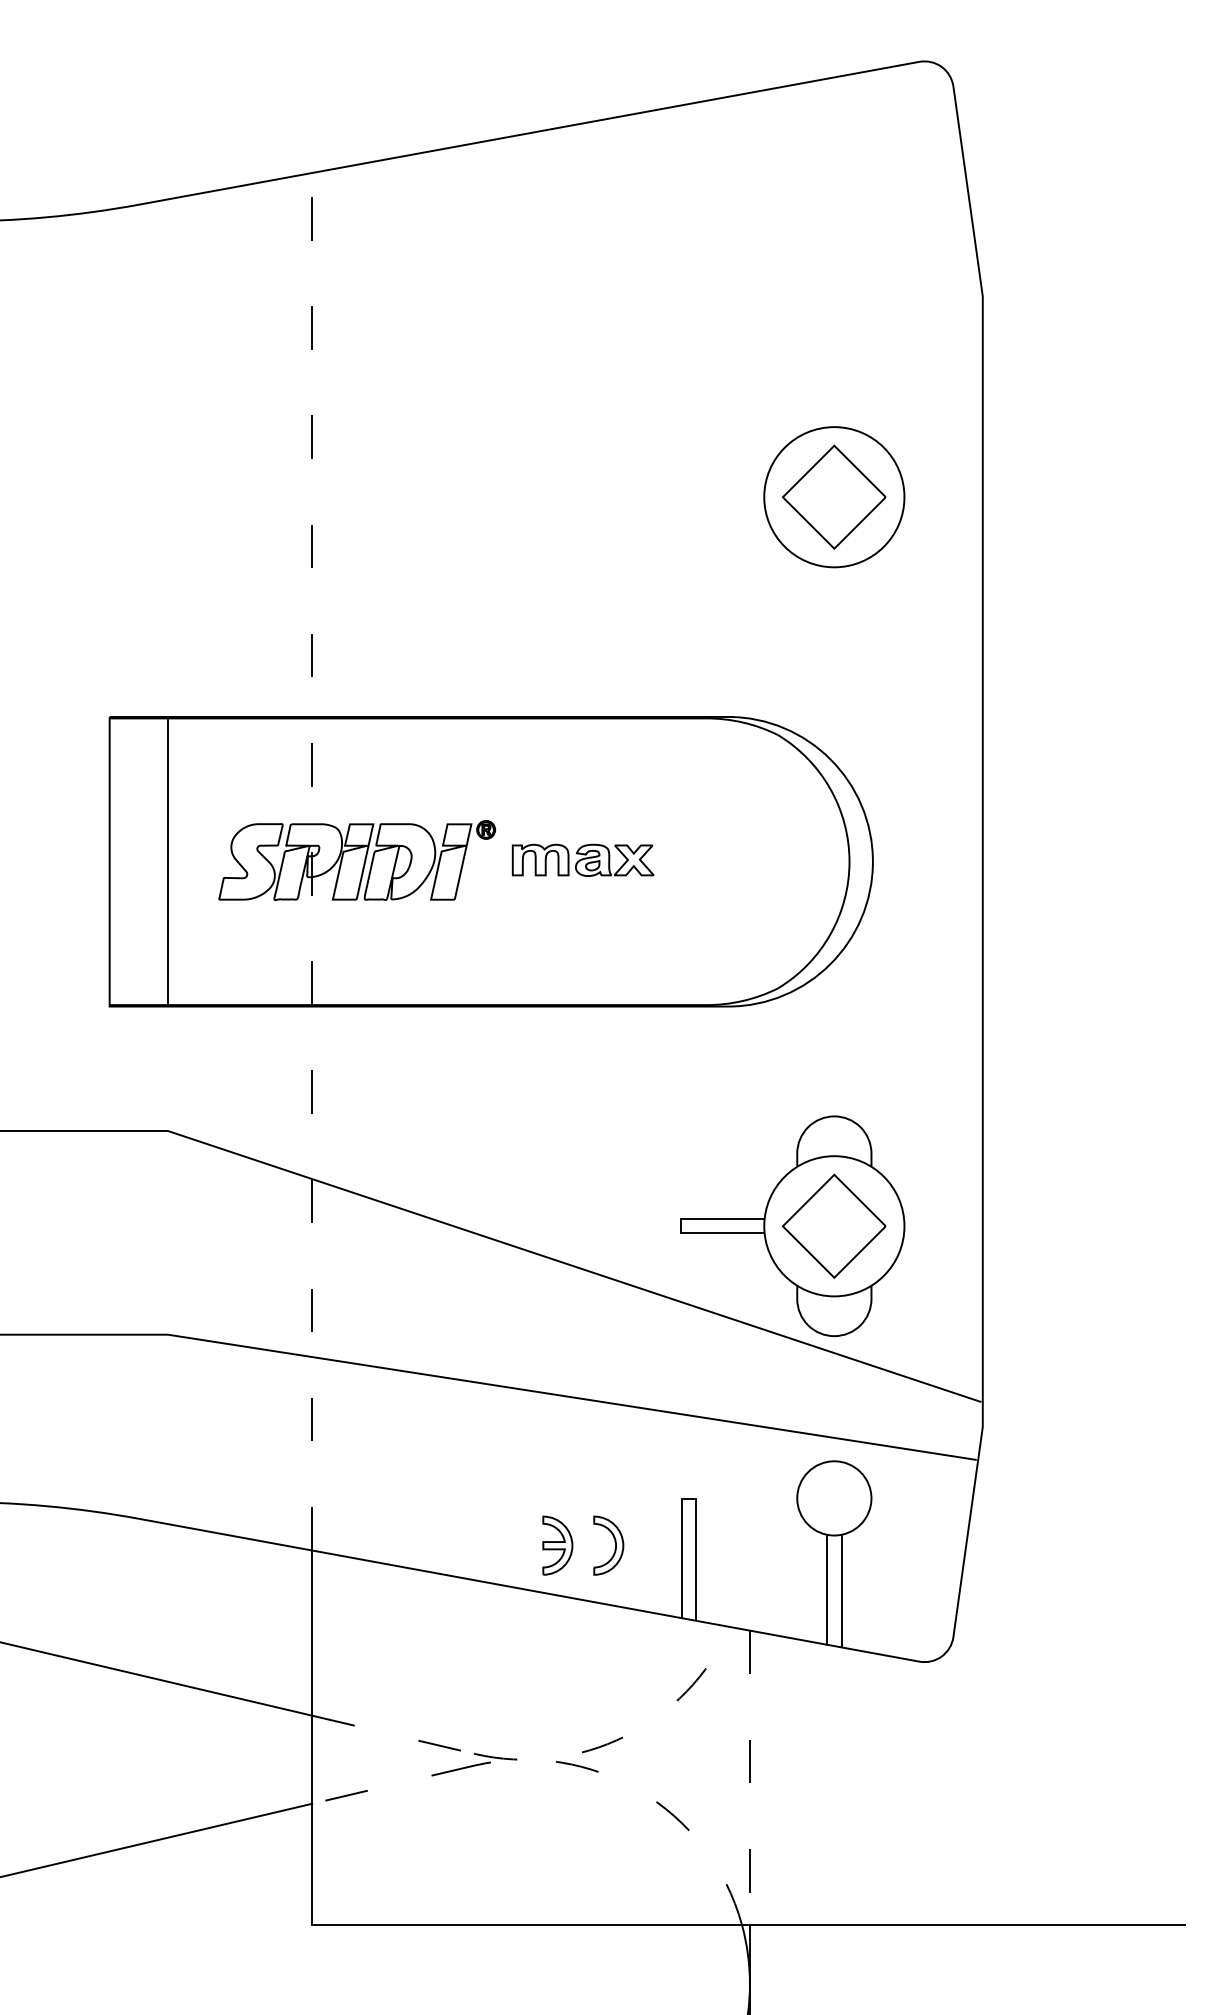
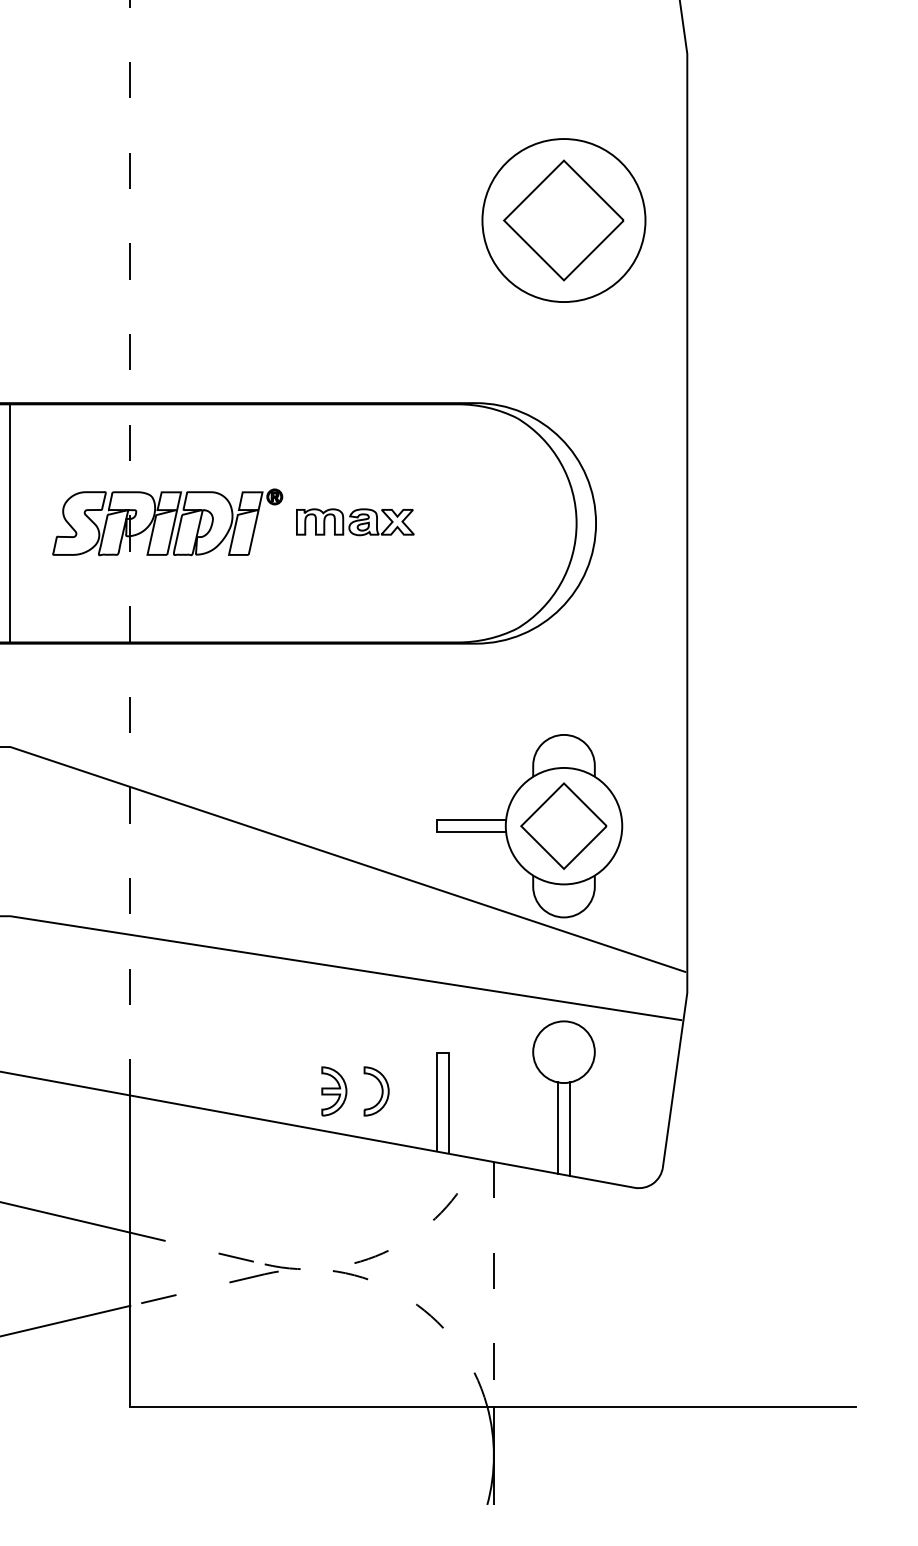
part: (834, 497) -> (564, 220), size x1.4

